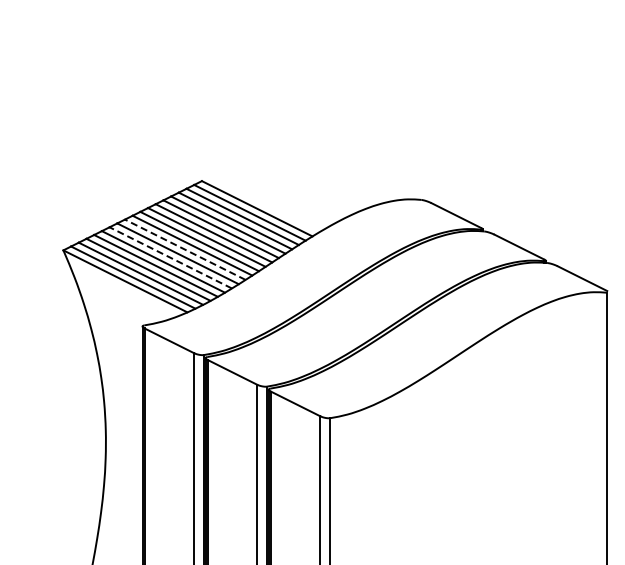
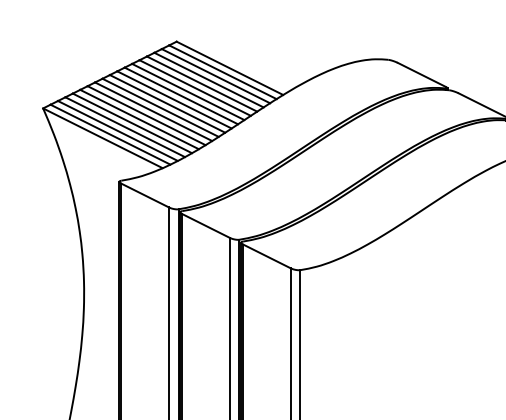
line: (184, 249) -> (159, 107), dashed -> solid
line: (170, 257) -> (146, 115), dashed -> solid

